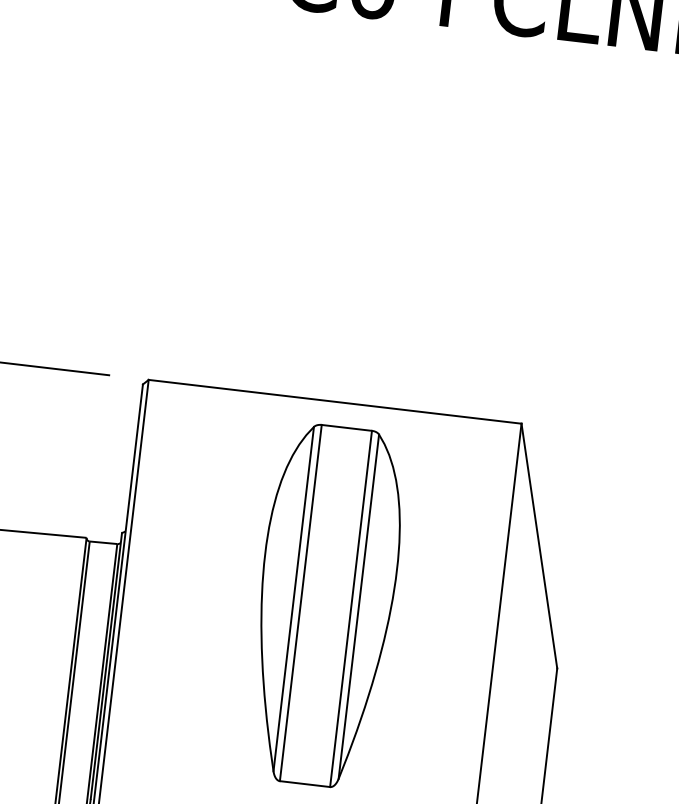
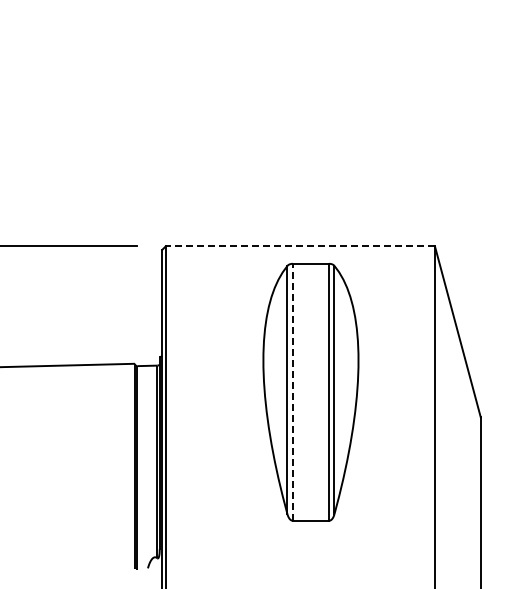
line: (333, 402) -> (299, 246), solid -> dashed
line: (300, 601) -> (292, 391), solid -> dashed

